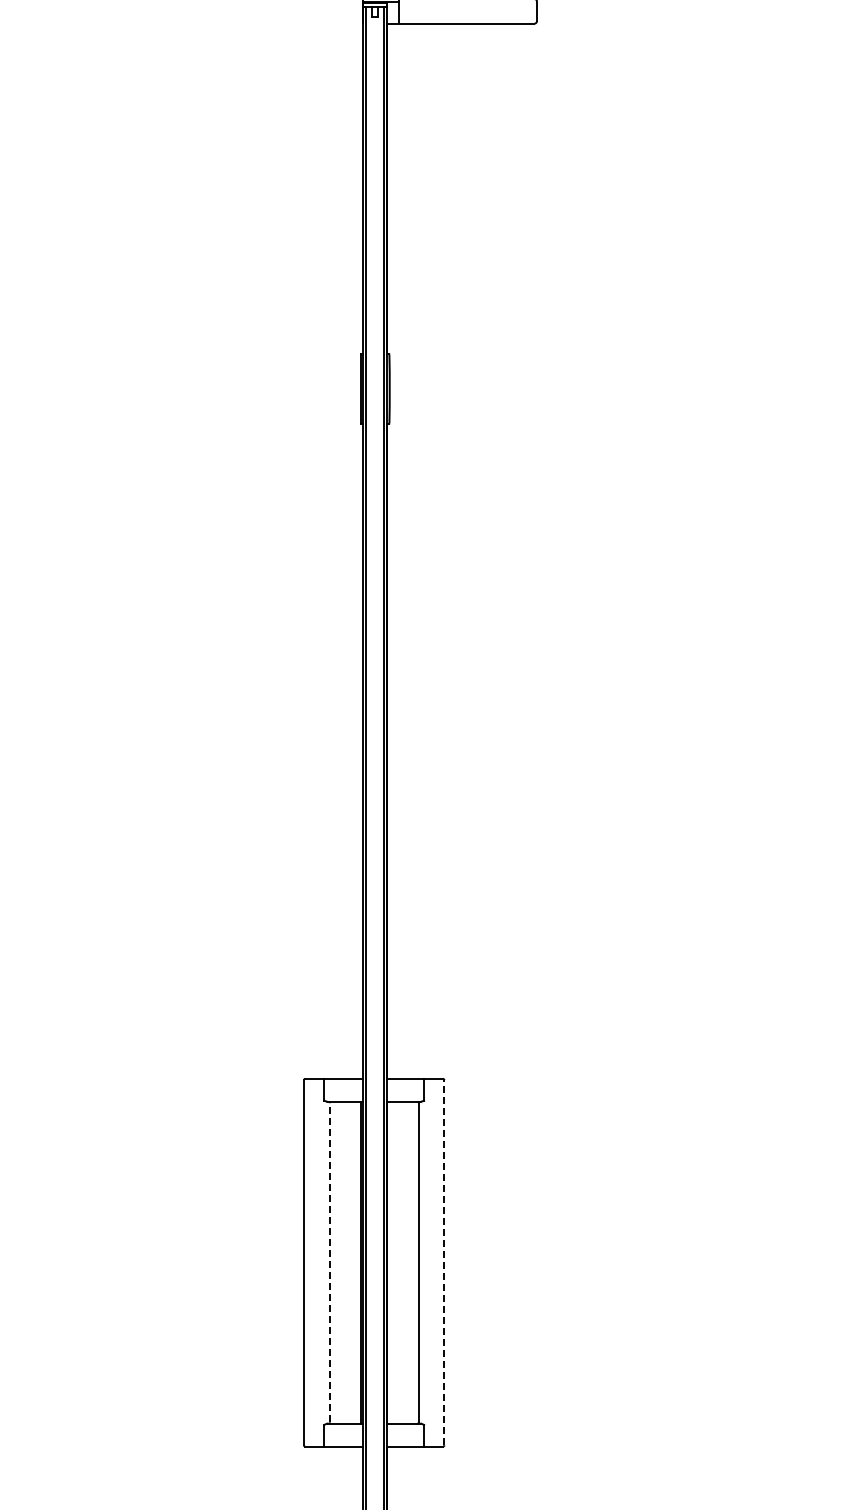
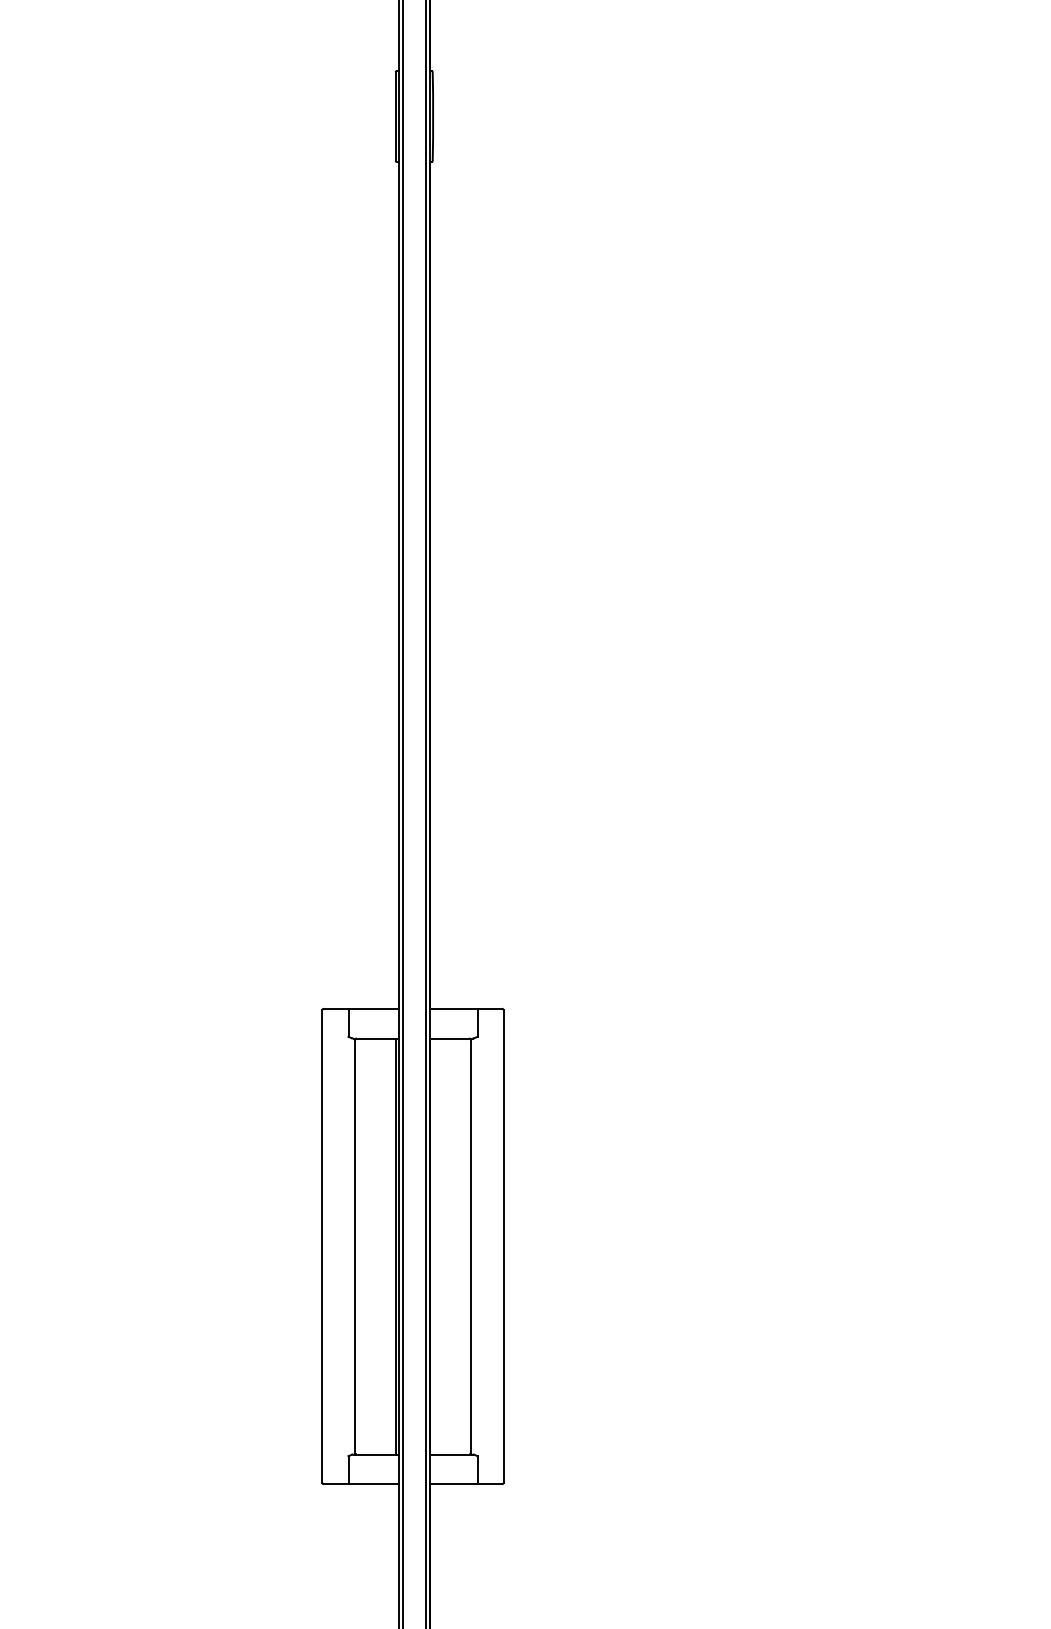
line: (329, 1262) -> (355, 1246), dashed -> solid
line: (444, 1262) -> (503, 1246), dashed -> solid

